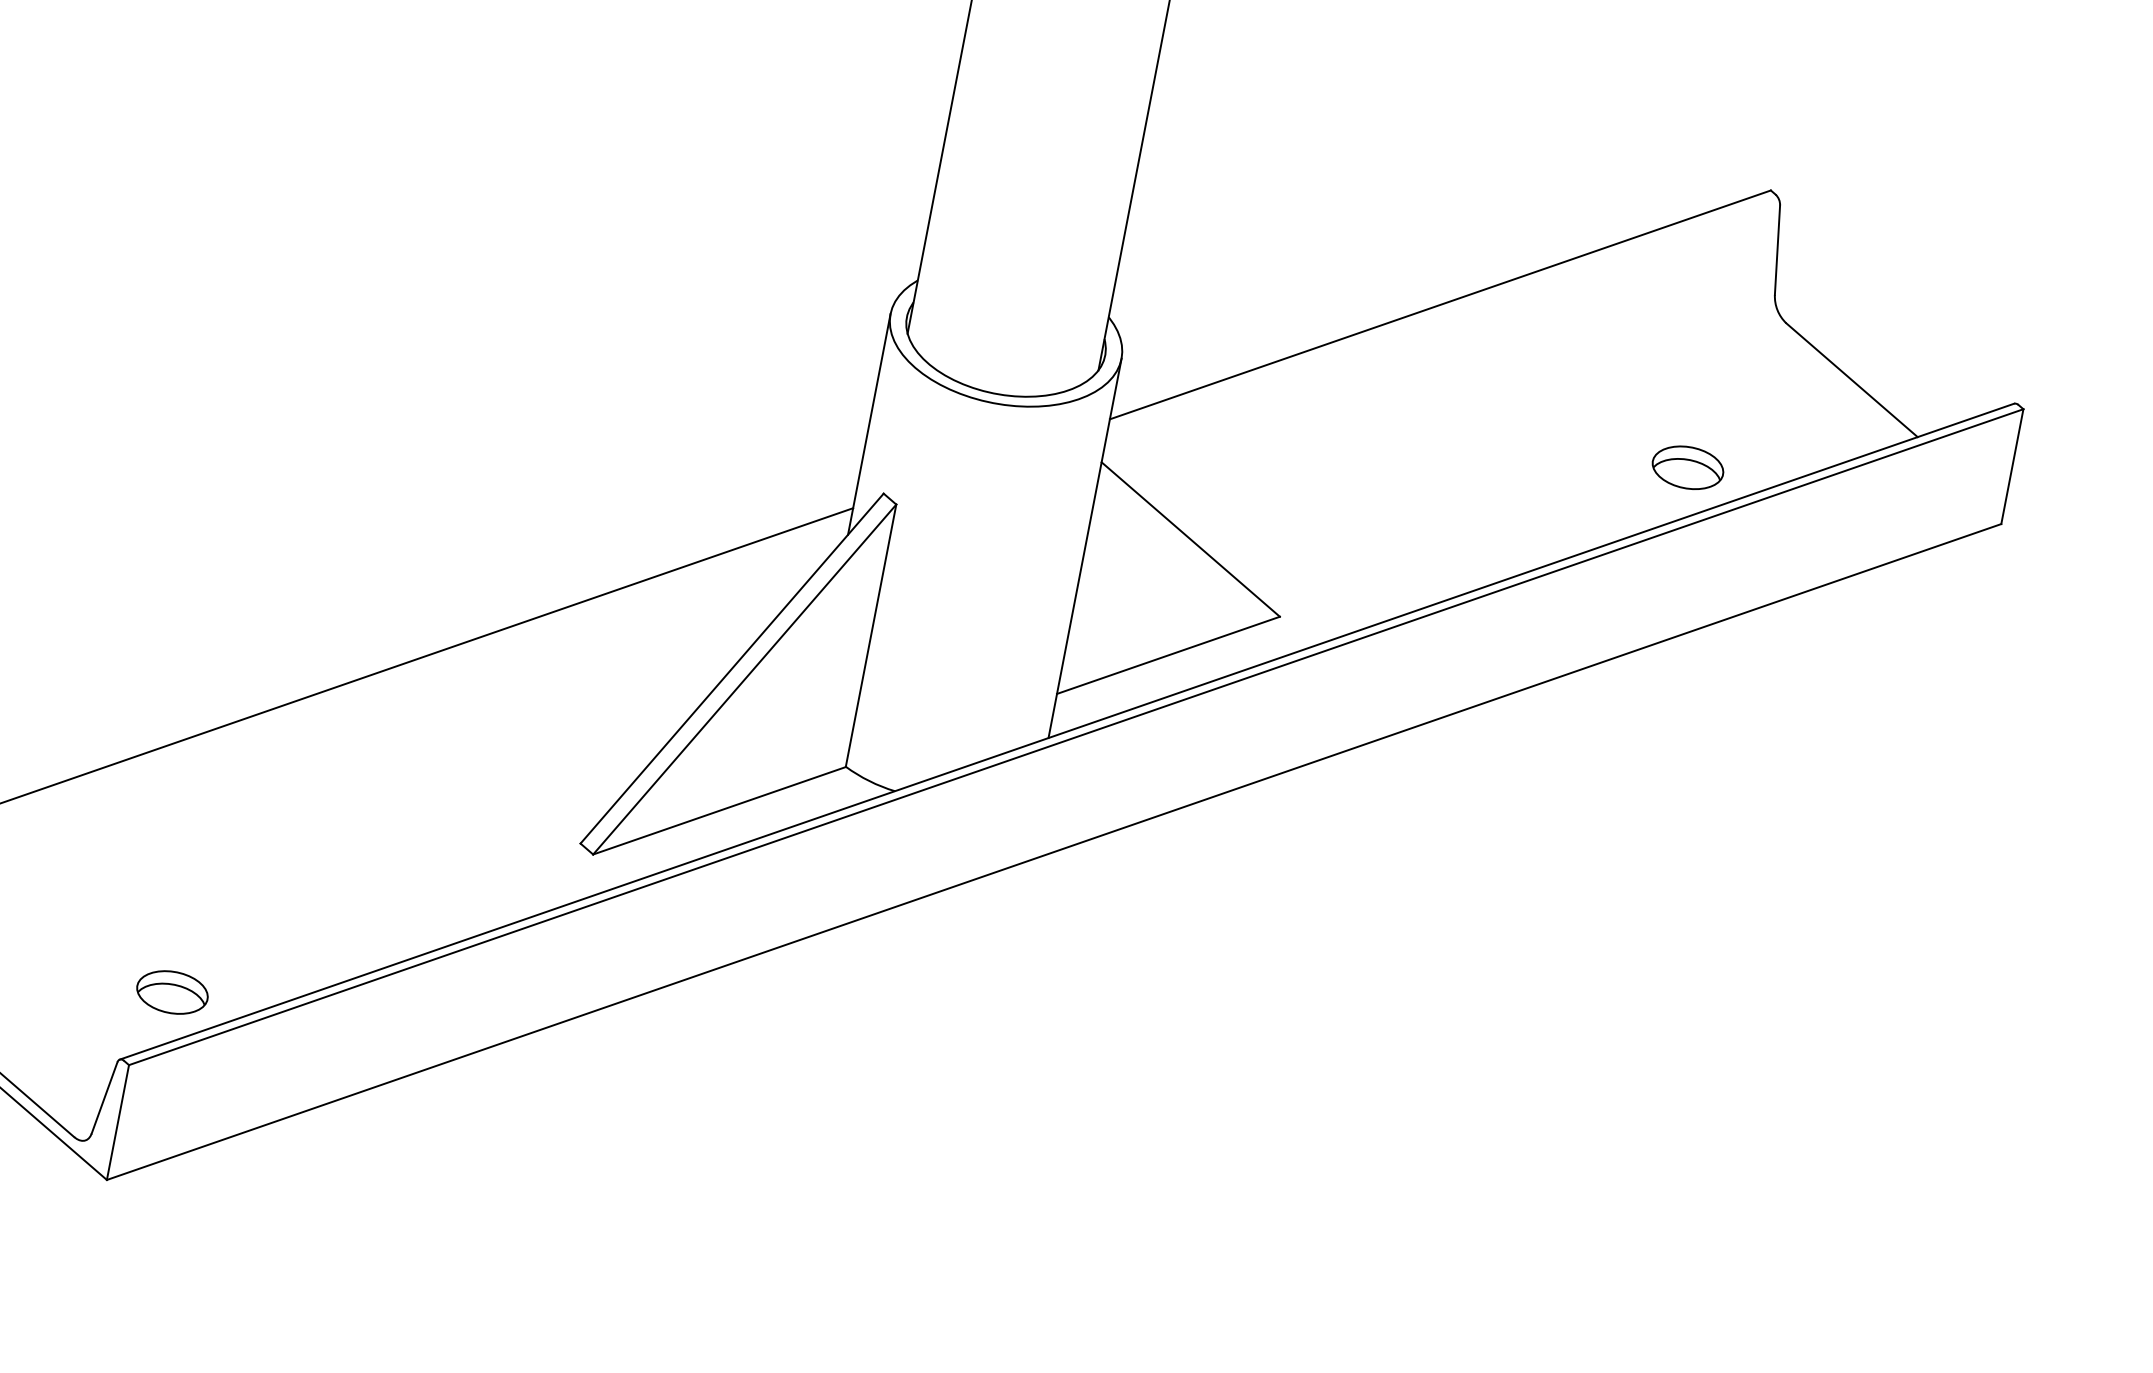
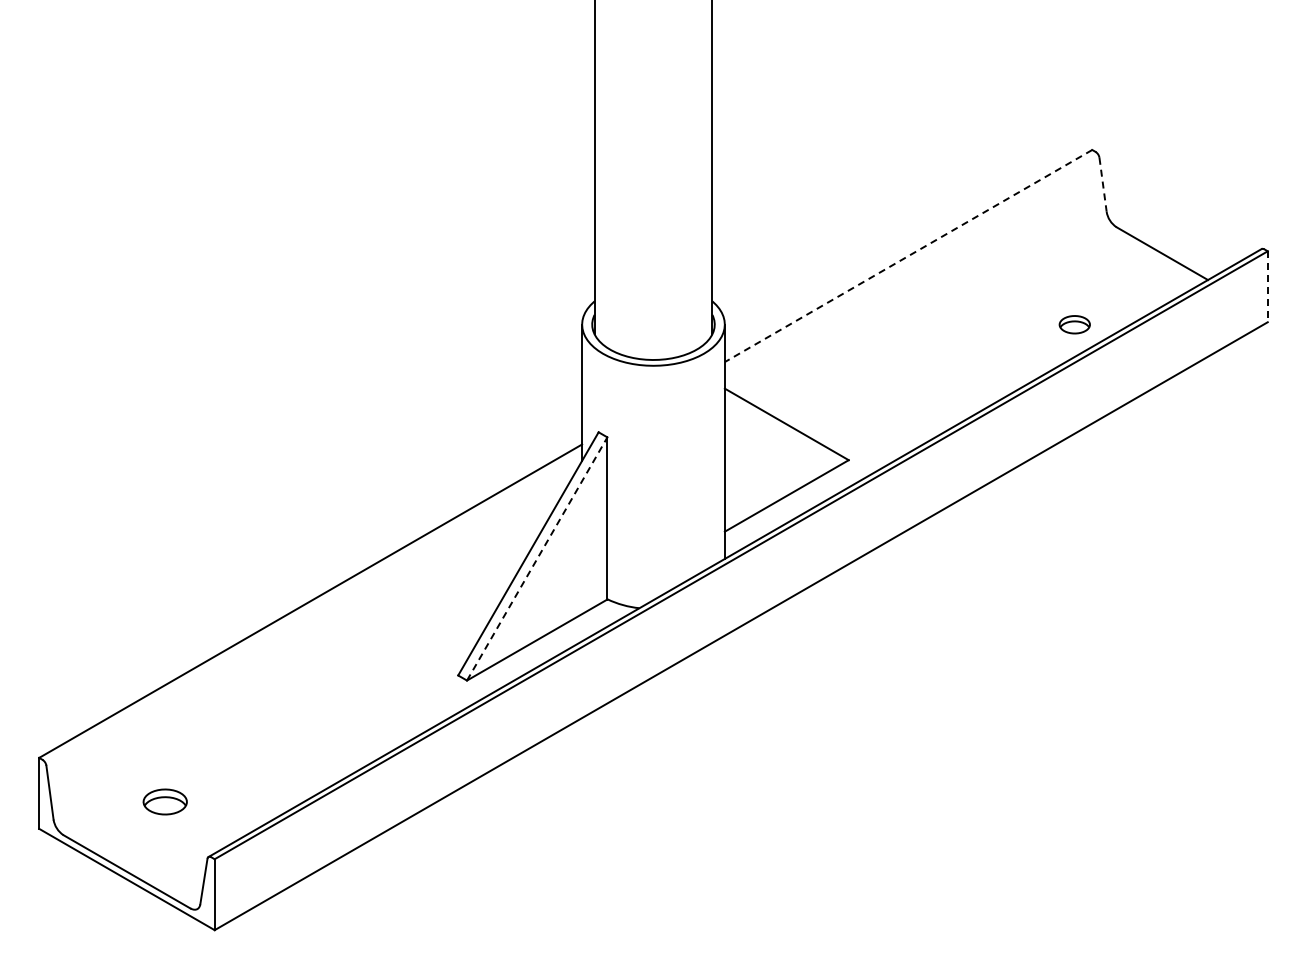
line: (1777, 251) -> (1103, 185), solid -> dashed
line: (1440, 305) -> (908, 256), solid -> dashed
part: (1687, 467) -> (1074, 324), size x0.7
line: (2011, 467) -> (1267, 287), solid -> dashed
line: (745, 678) -> (537, 558), solid -> dashed
part: (171, 991) -> (164, 801), moved

